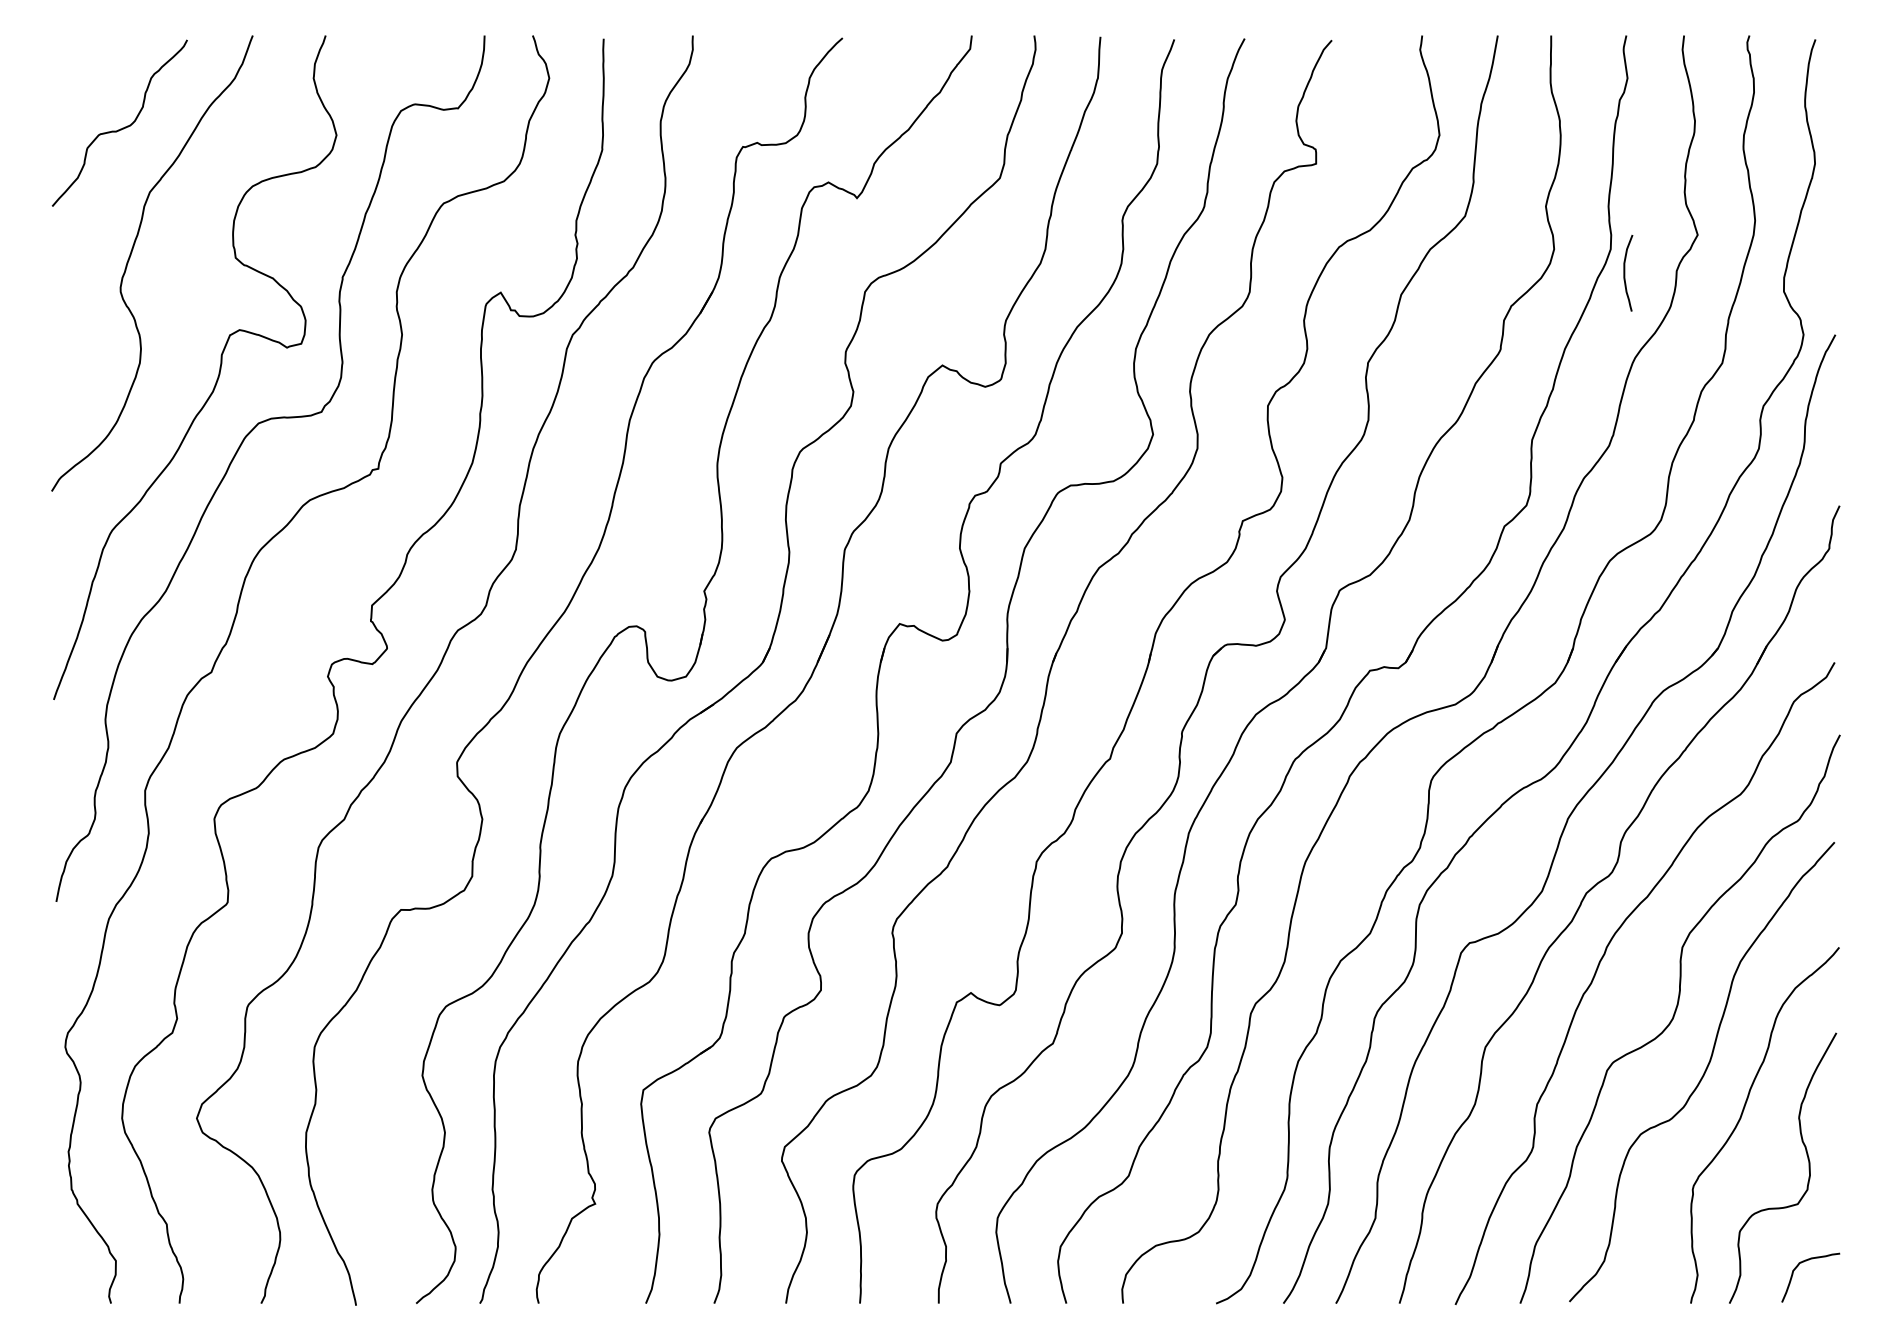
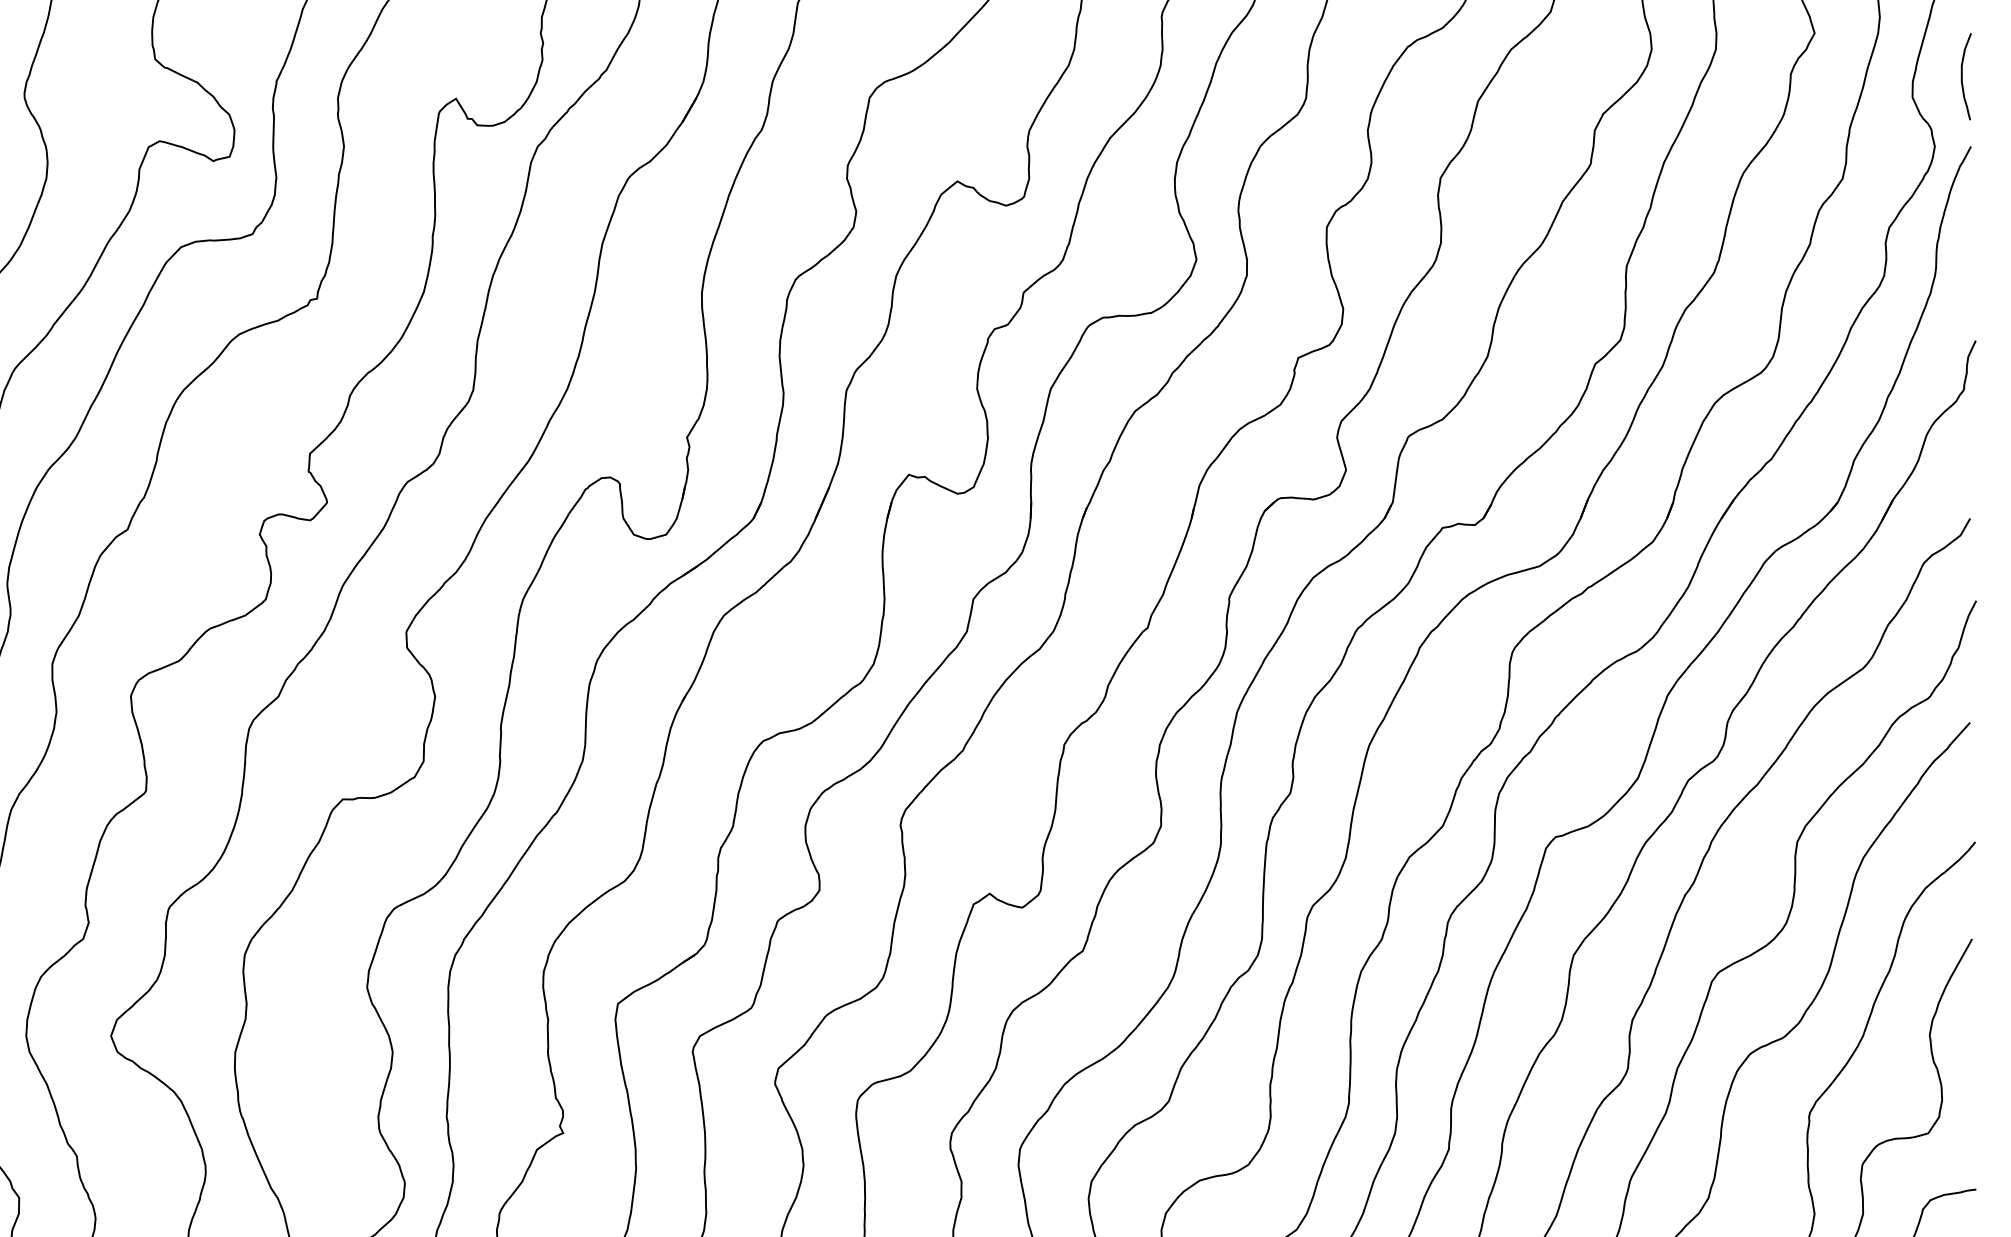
curve: (1625, 273) -> (1963, 77), moved

